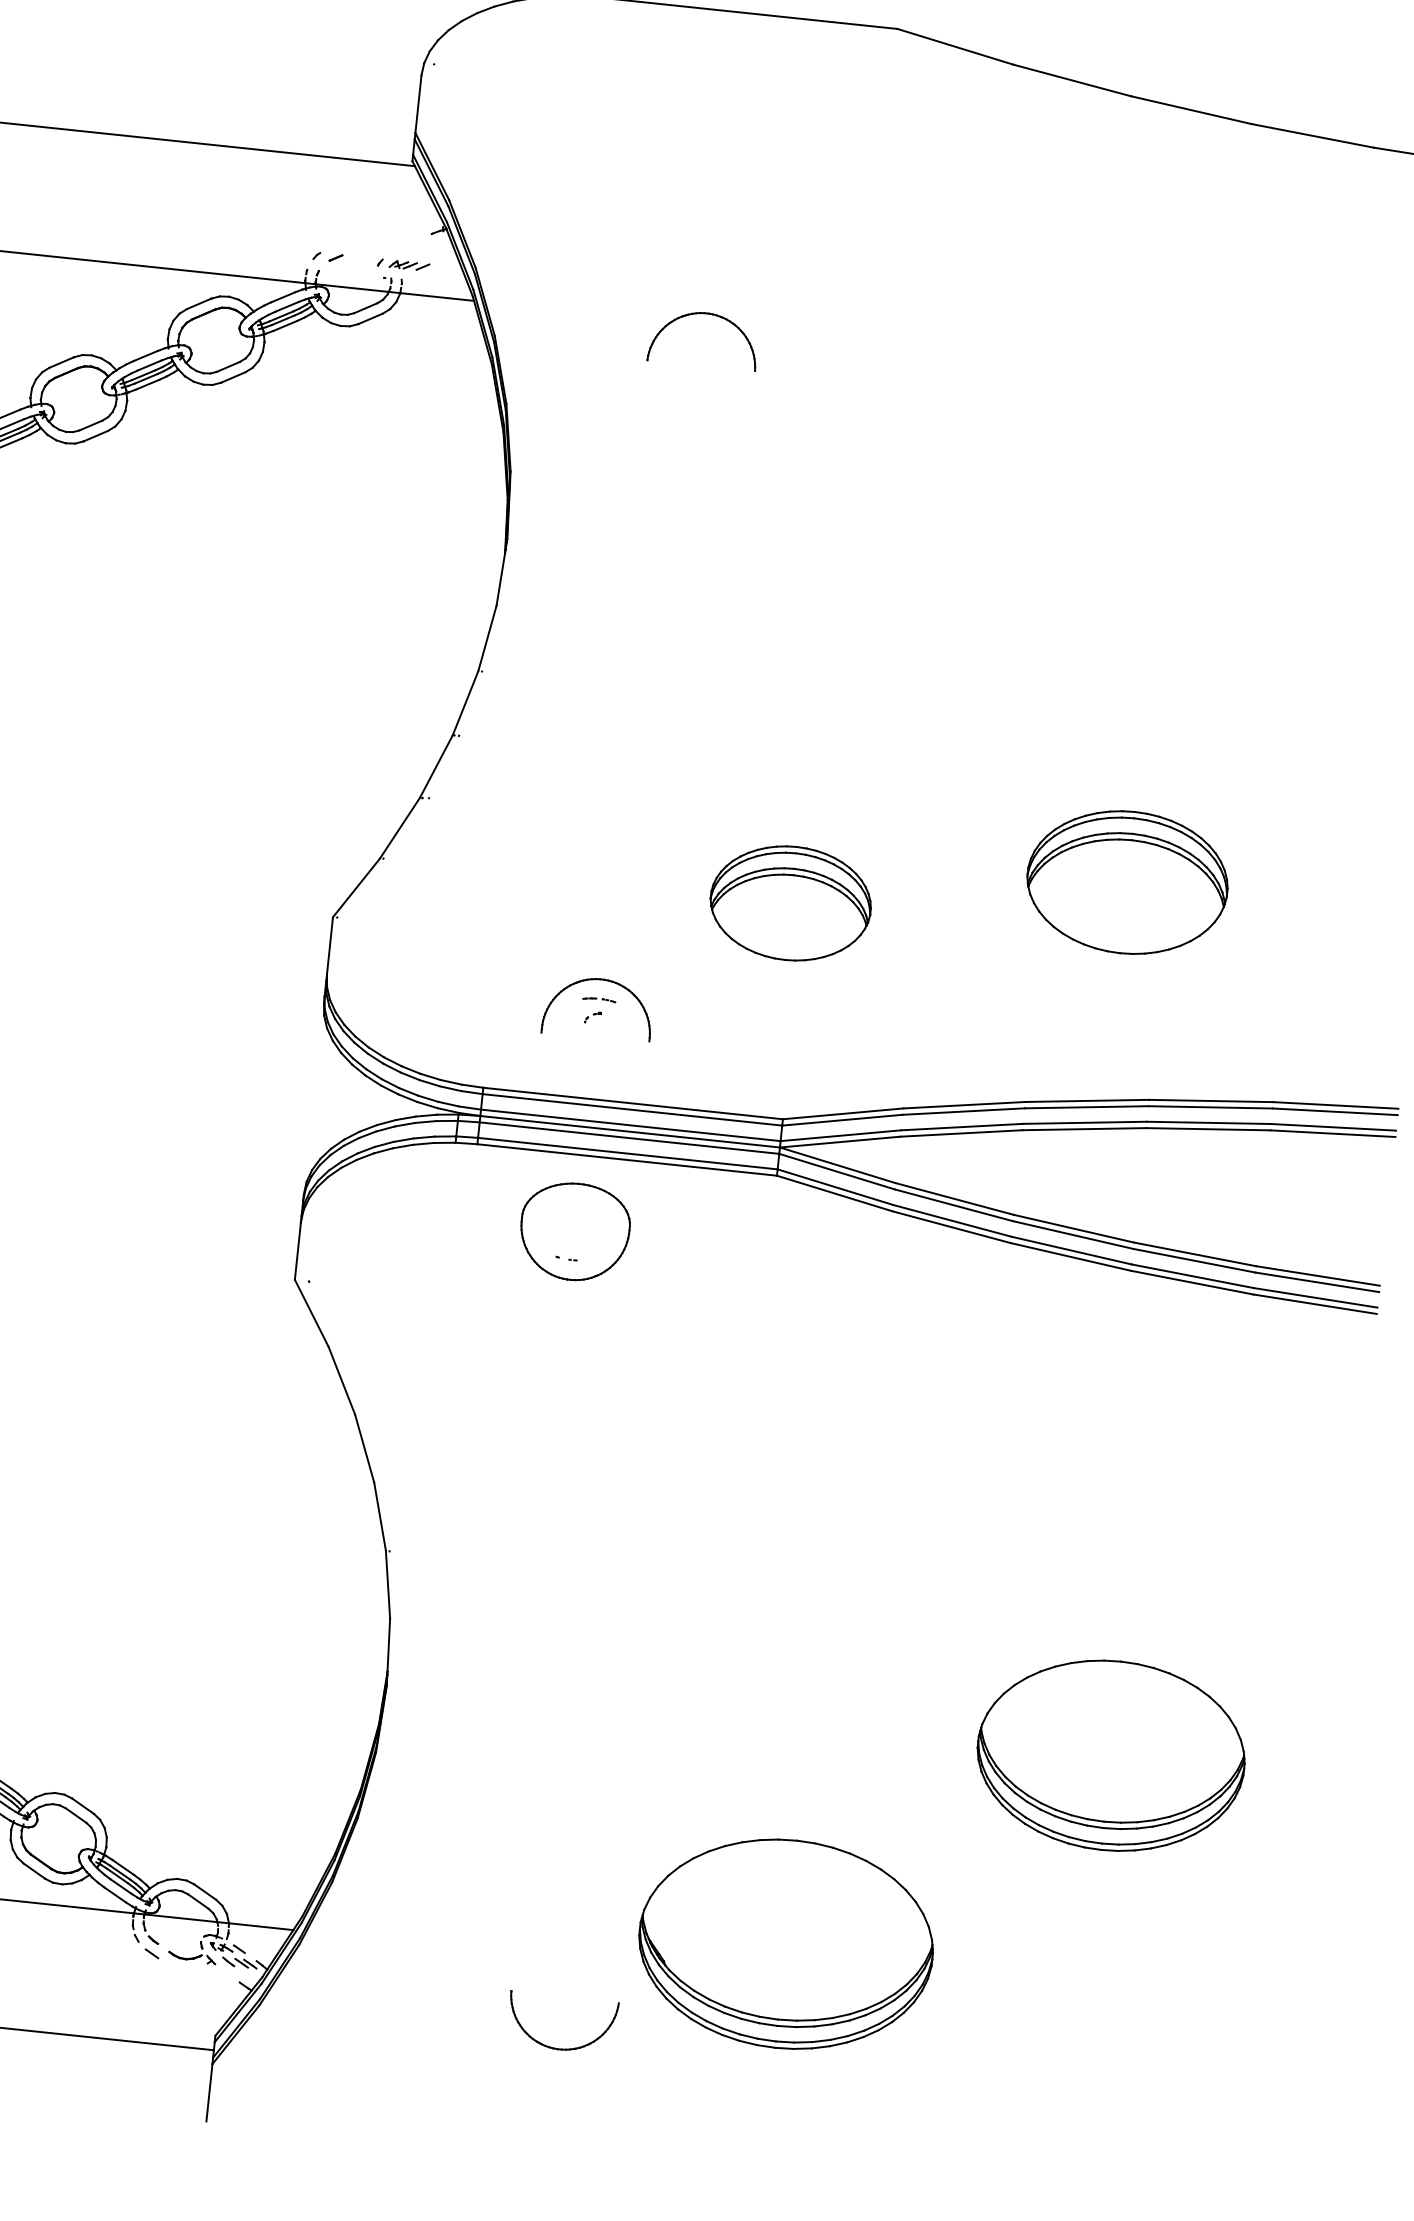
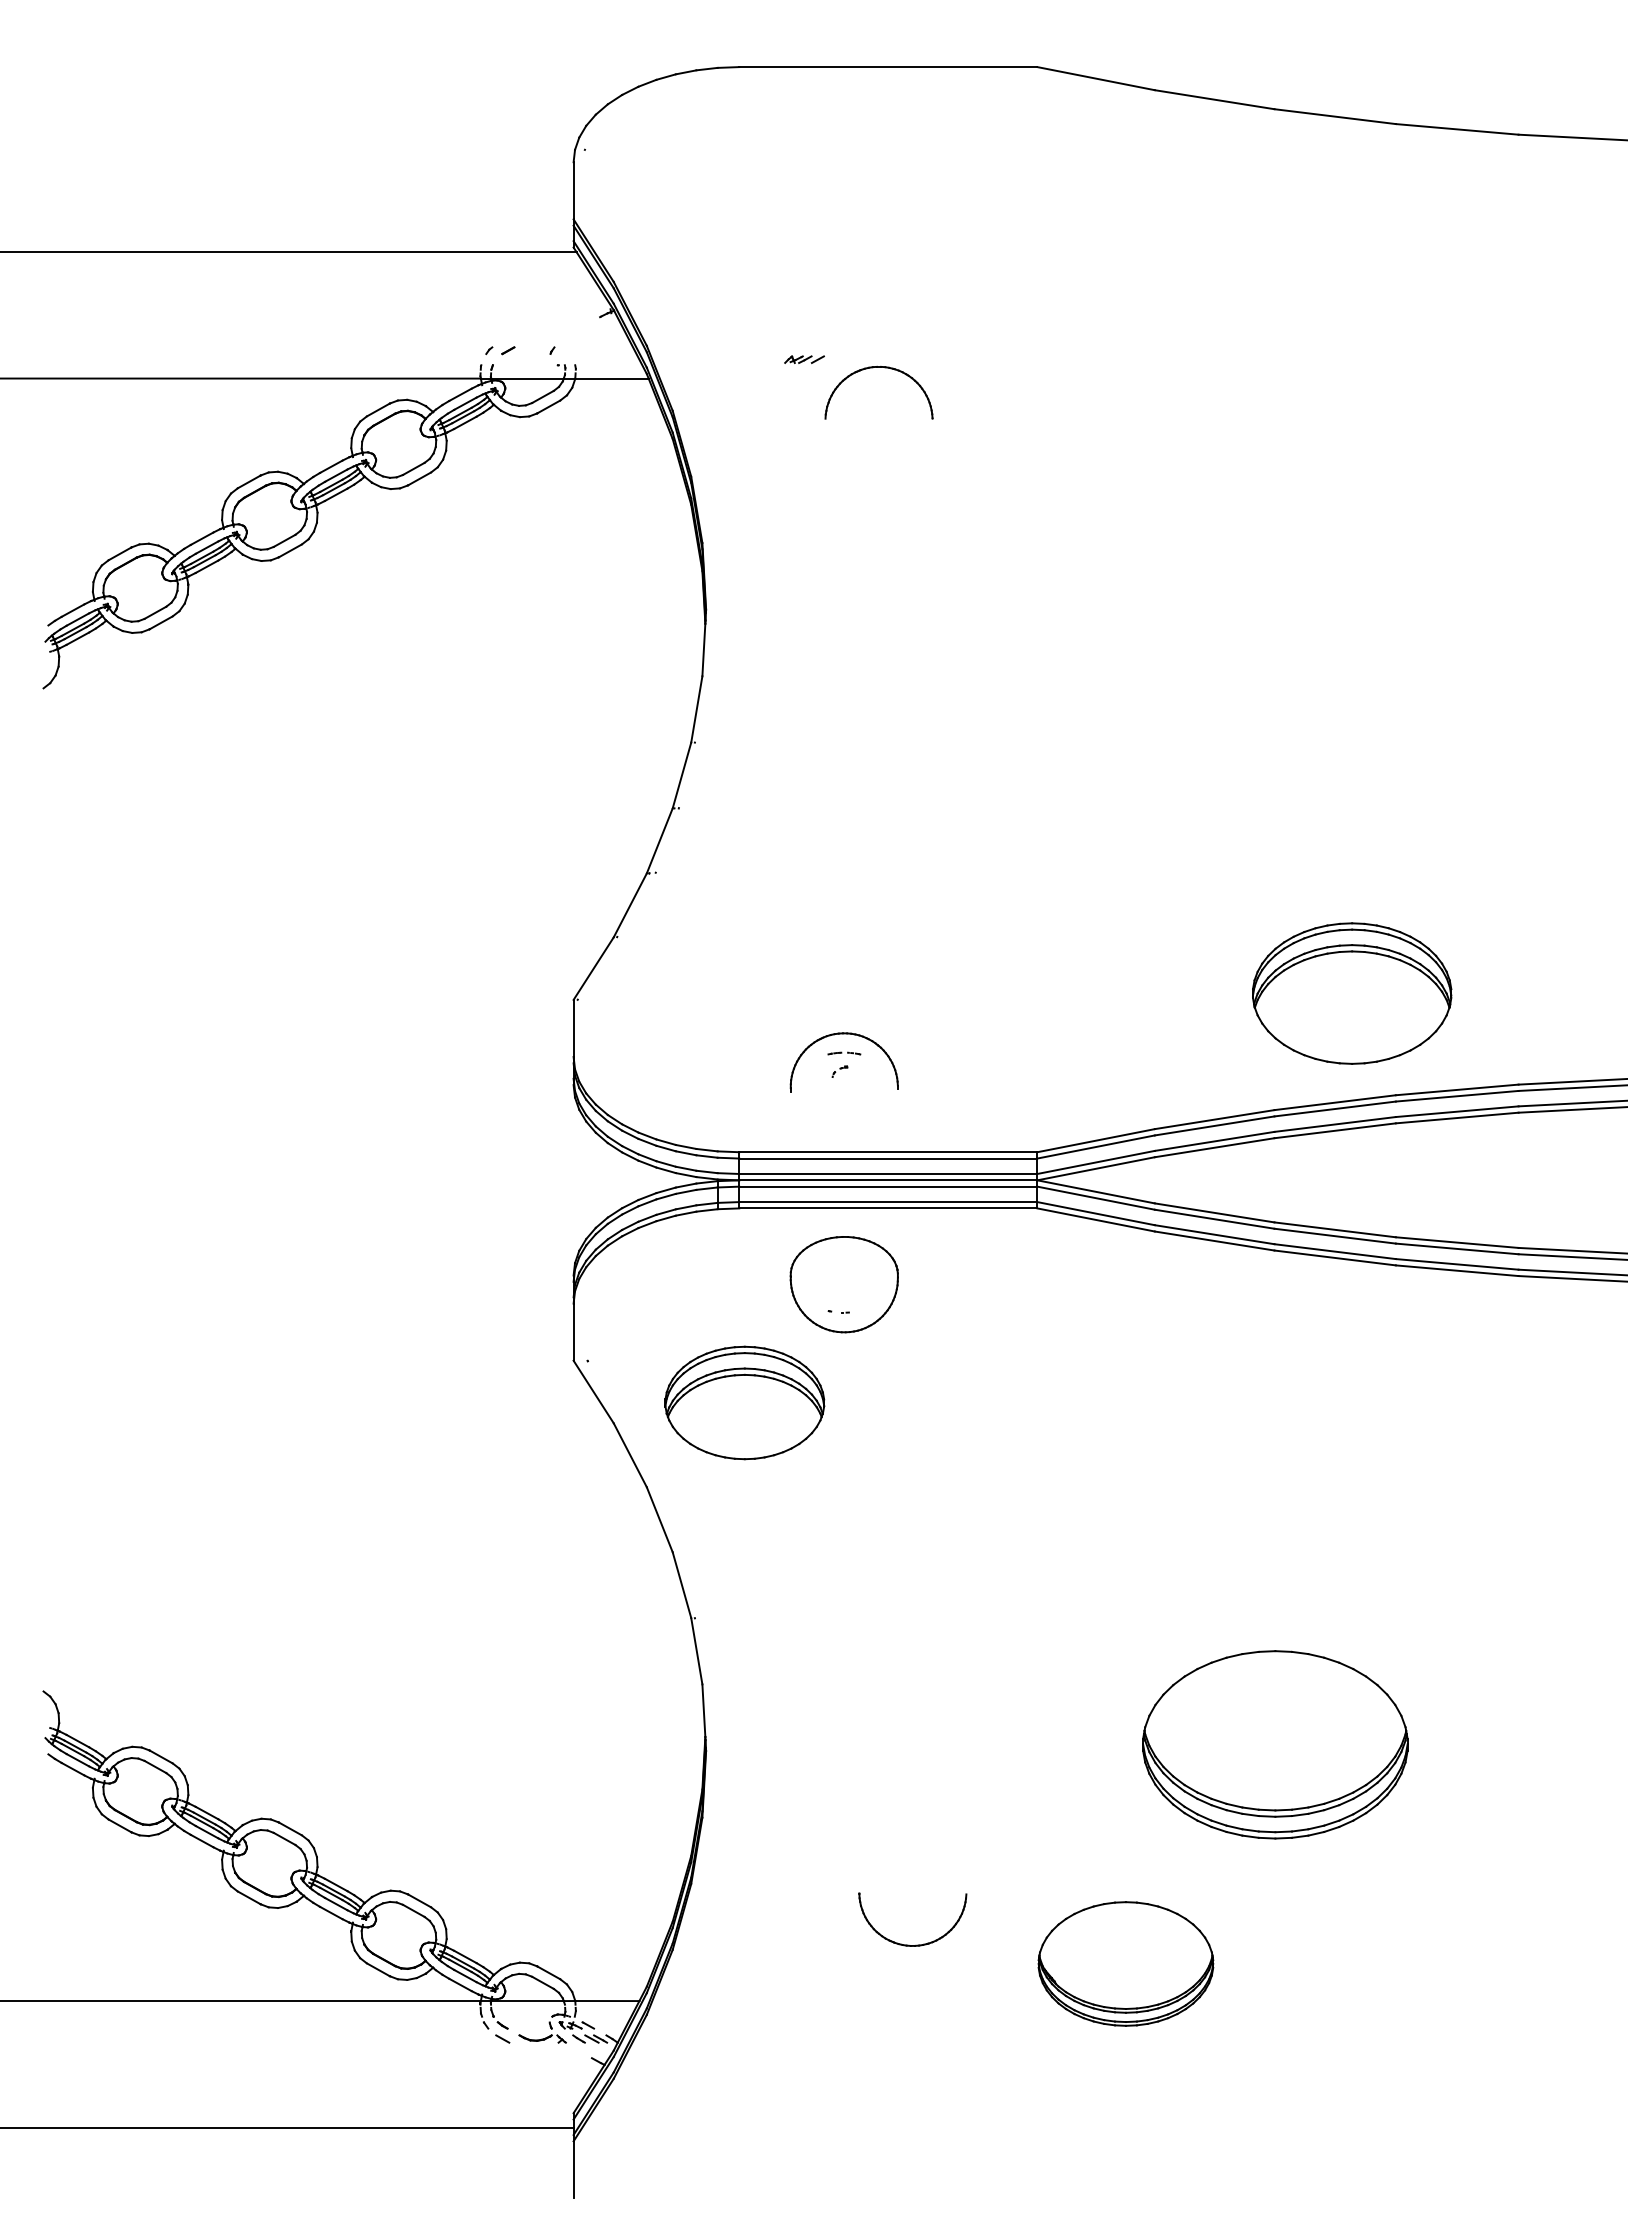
part: (409, 265) -> (804, 359), moved
part: (1127, 882) -> (1352, 993), moved
part: (790, 902) -> (744, 1402), moved
part: (1111, 1755) -> (1275, 1744), moved
part: (785, 1943) -> (1125, 1963), size x0.6
part: (555, 2047) -> (908, 1944), moved

